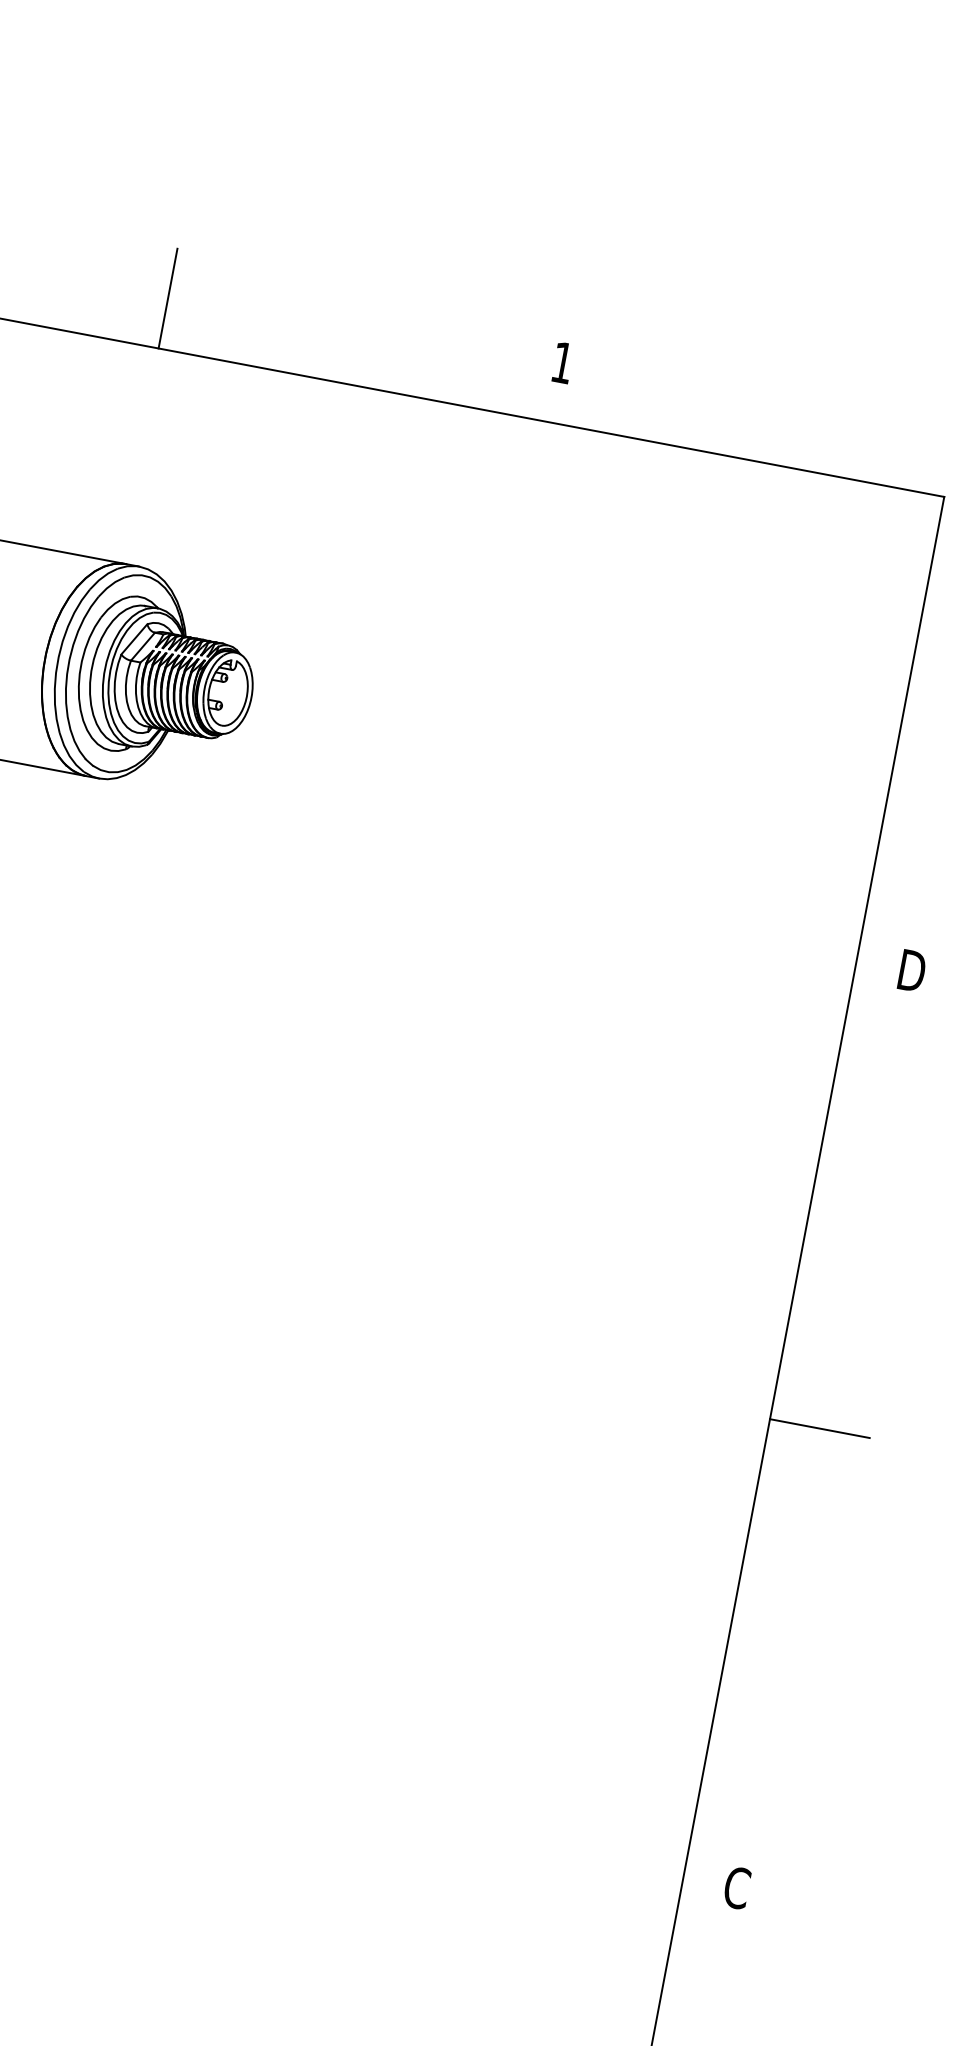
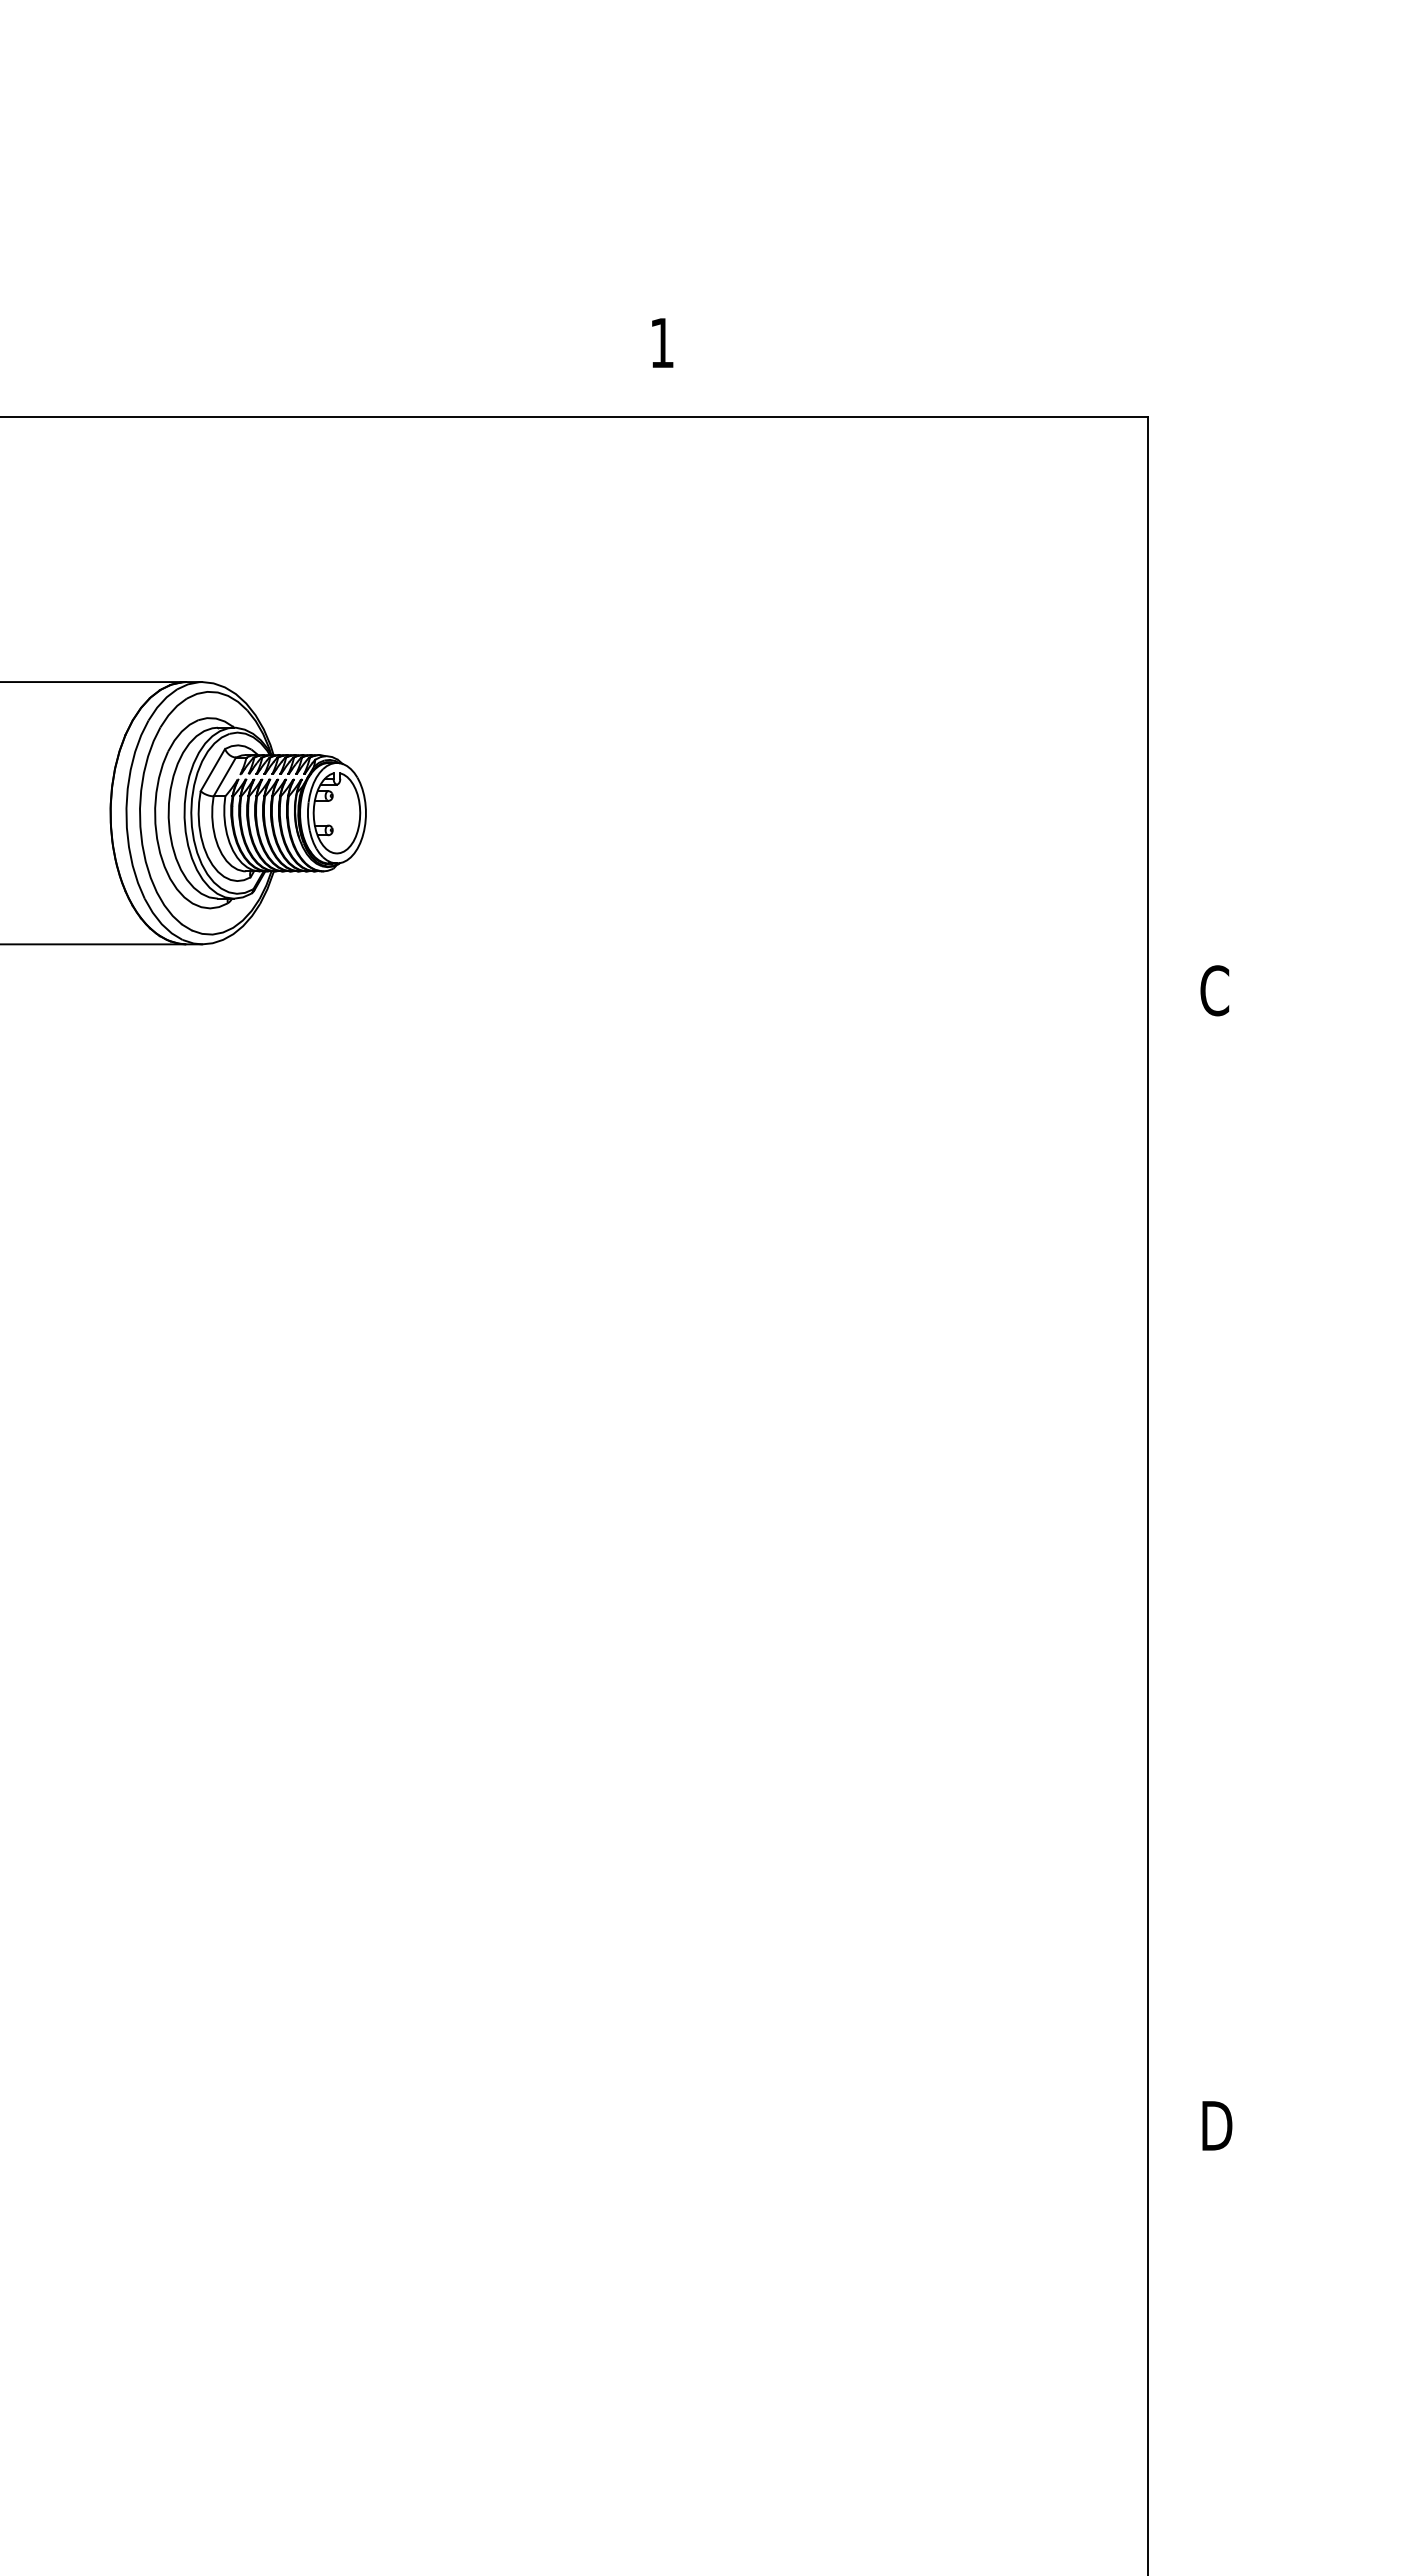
line: (168, 298) -> (176, 355), removed
text: (911, 970) -> (1216, 990), D -> C
line: (819, 1428) -> (1209, 1558), removed
text: (738, 1887) -> (1216, 2125), C -> D

